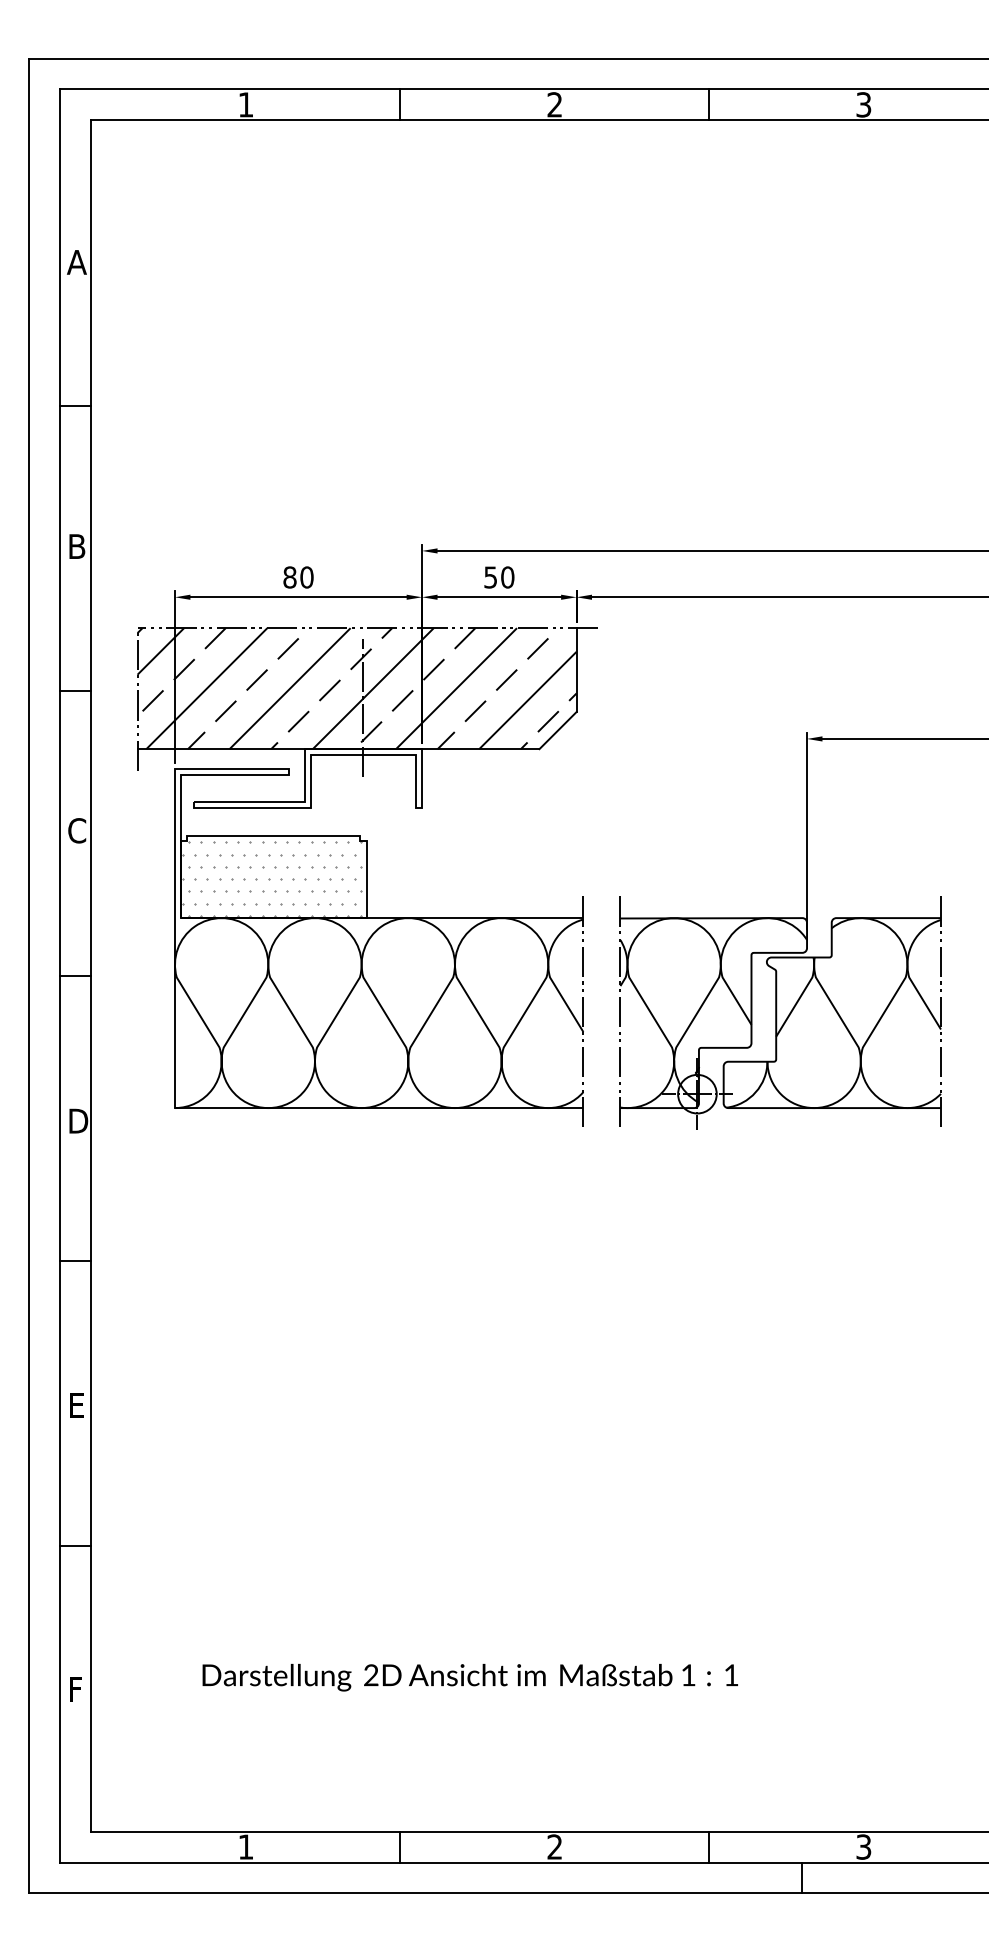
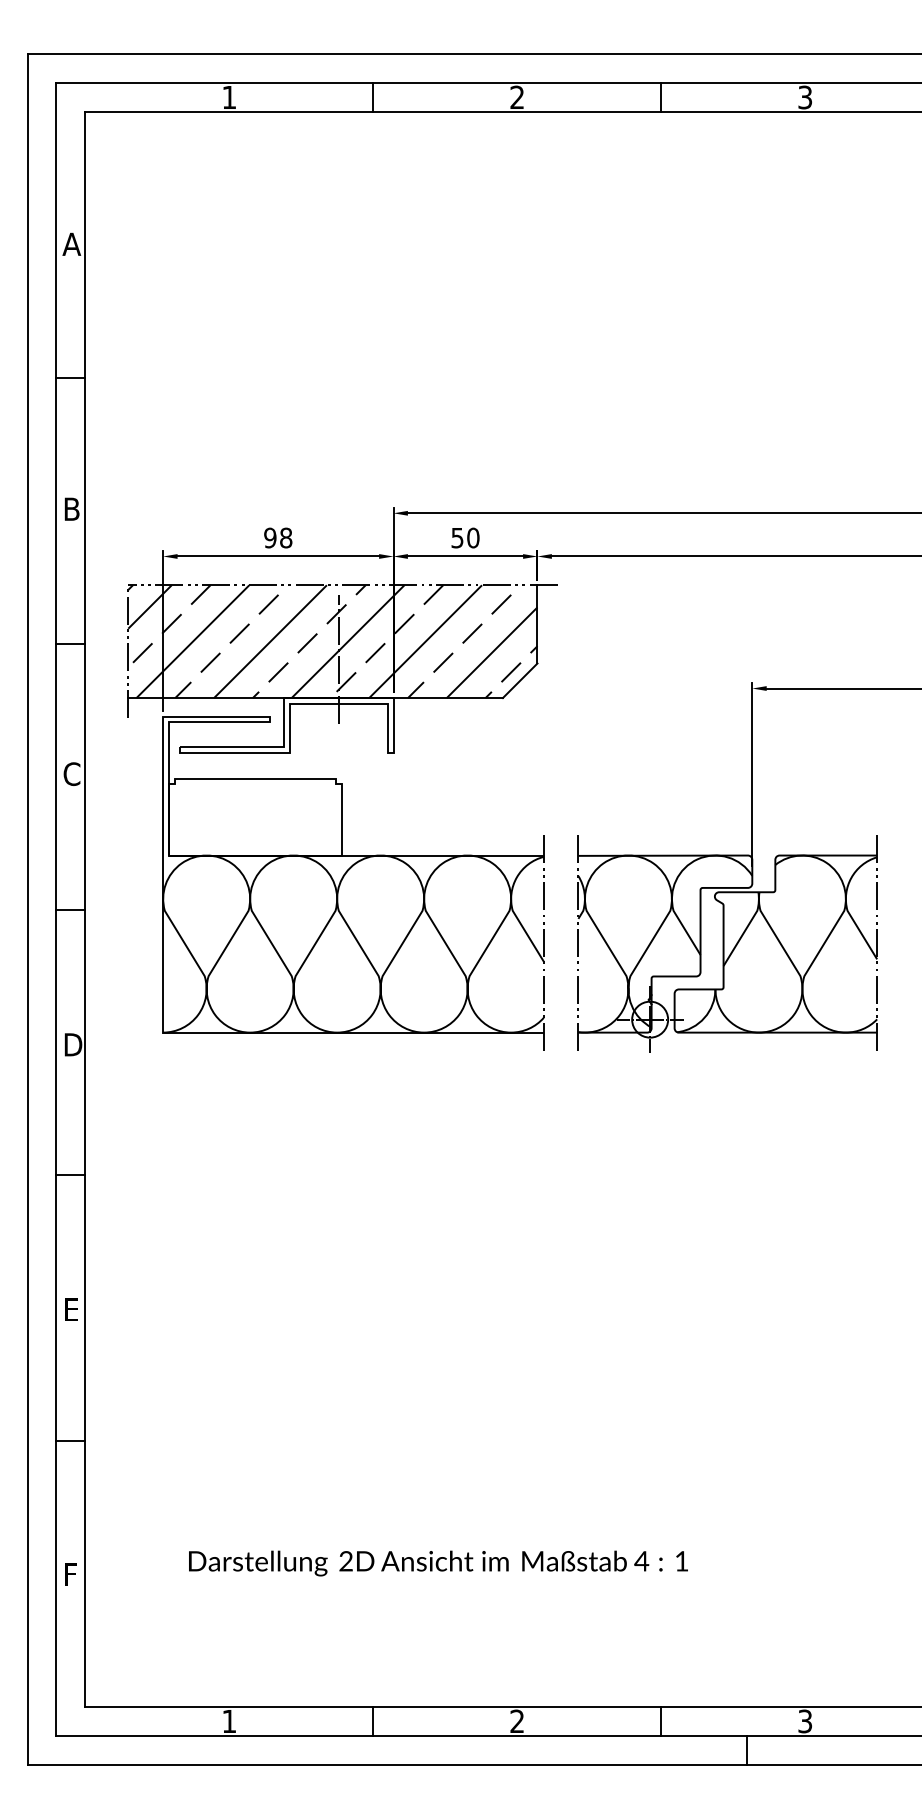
text: (298, 577) -> (278, 538), 80 -> 98
hatch: (271, 878) -> (253, 818), removed
text: (688, 1675) -> (641, 1561), 1 -> 4

